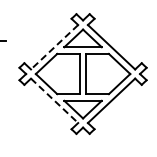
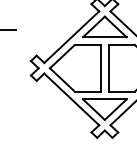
line: (54, 47) -> (71, 37), dashed -> solid
line: (54, 101) -> (71, 100), dashed -> solid

